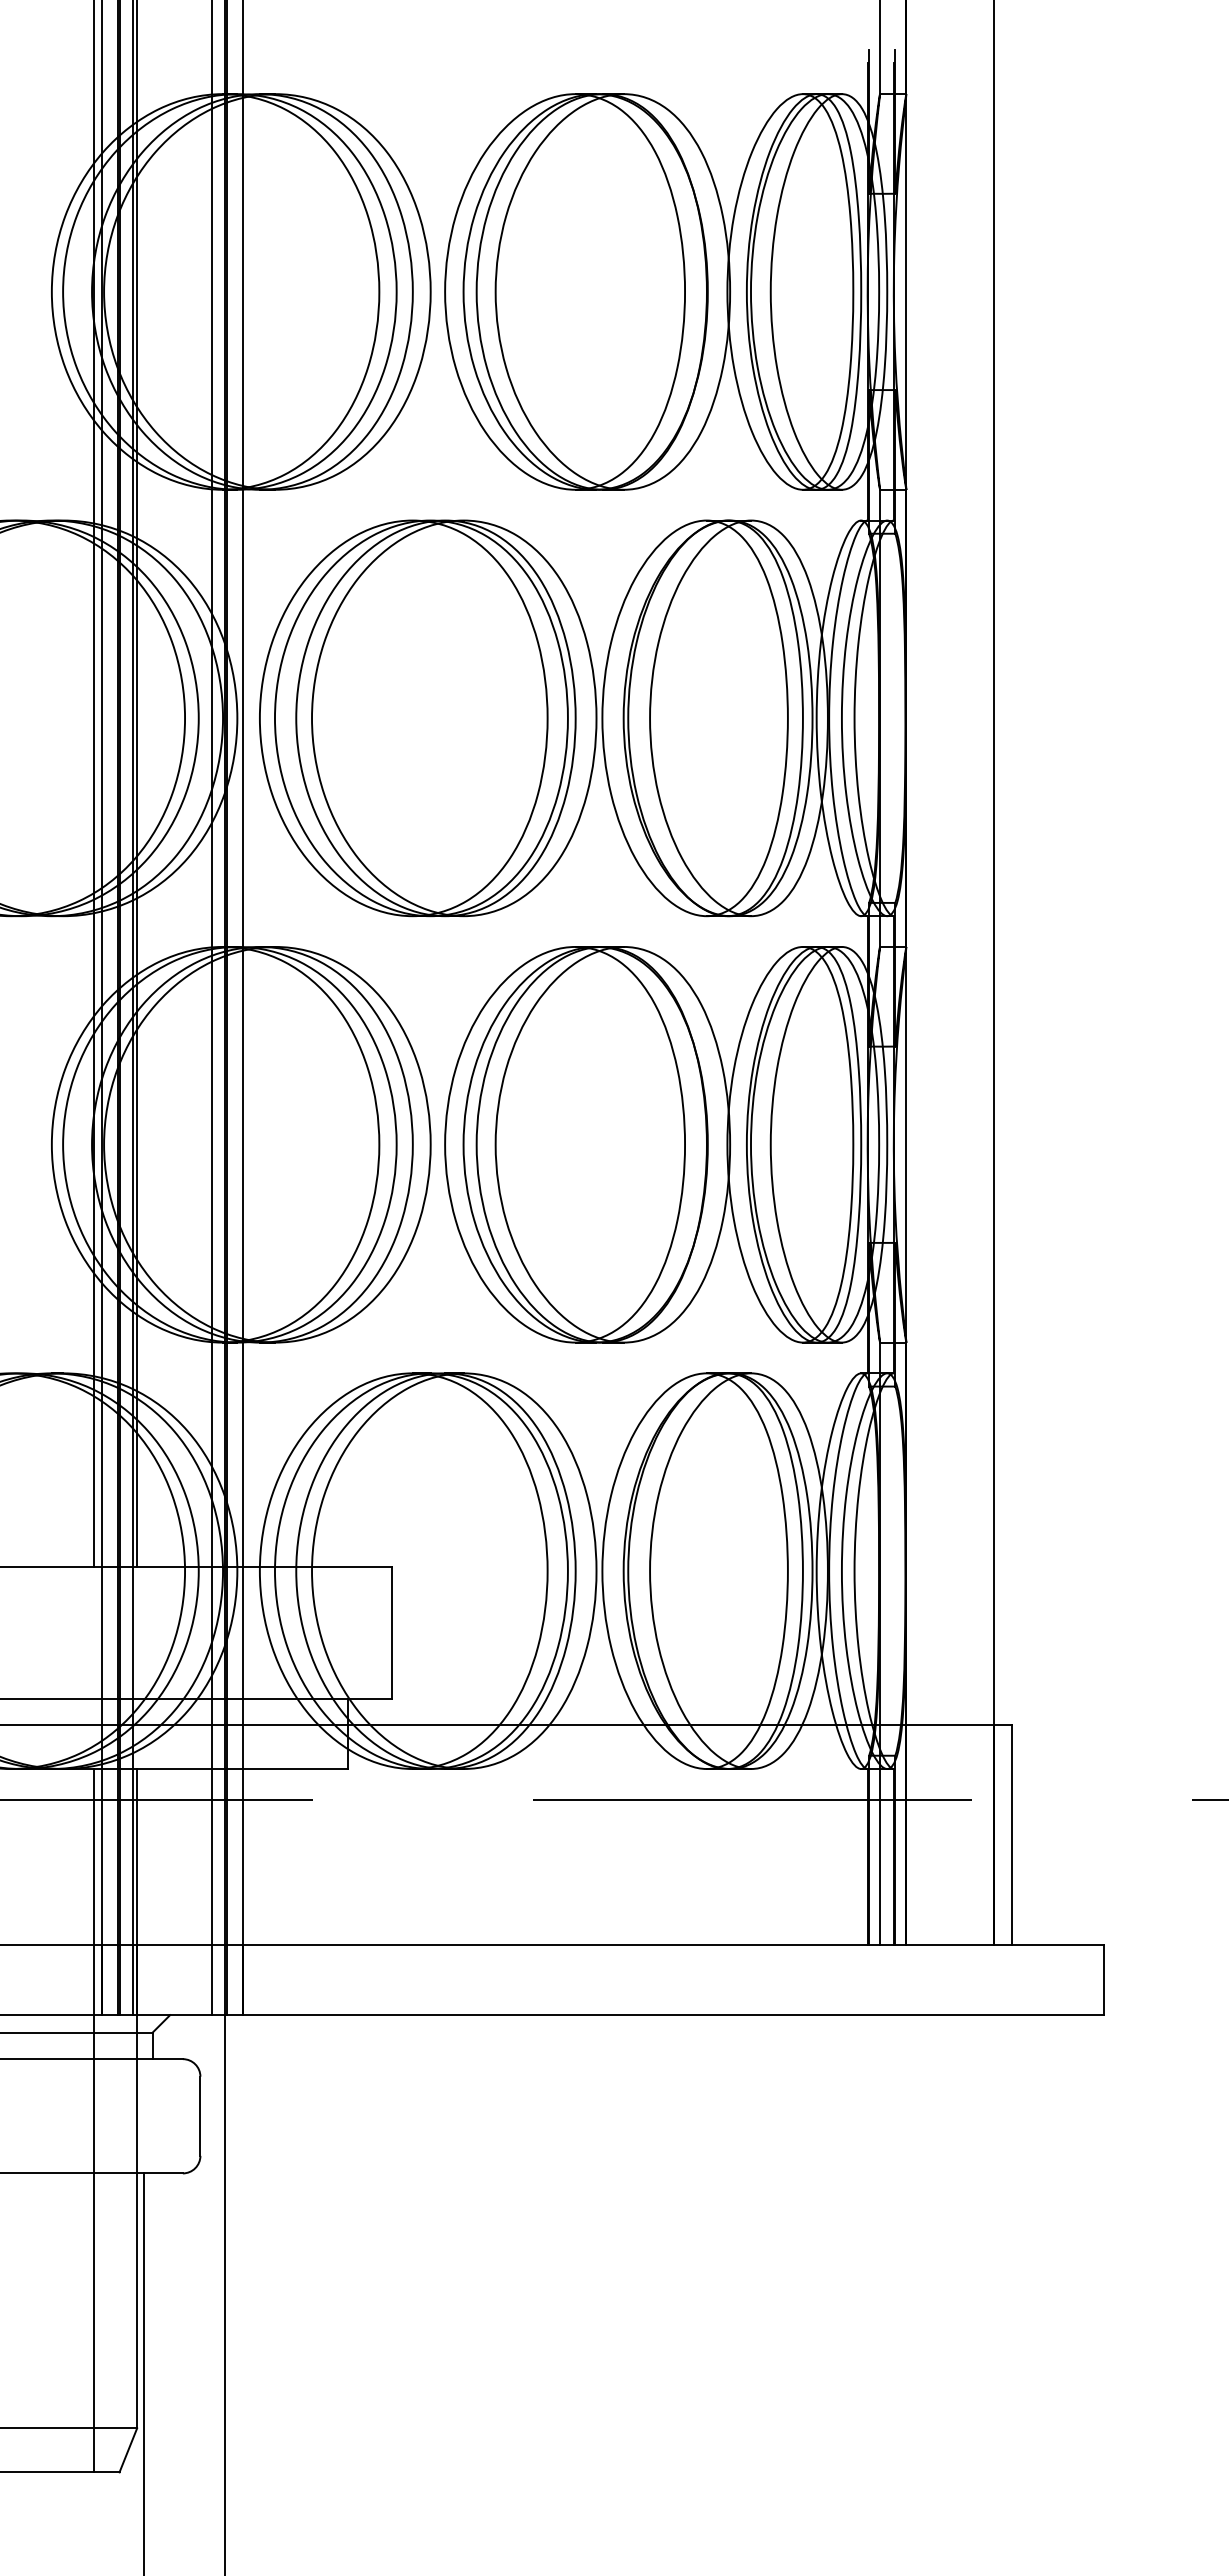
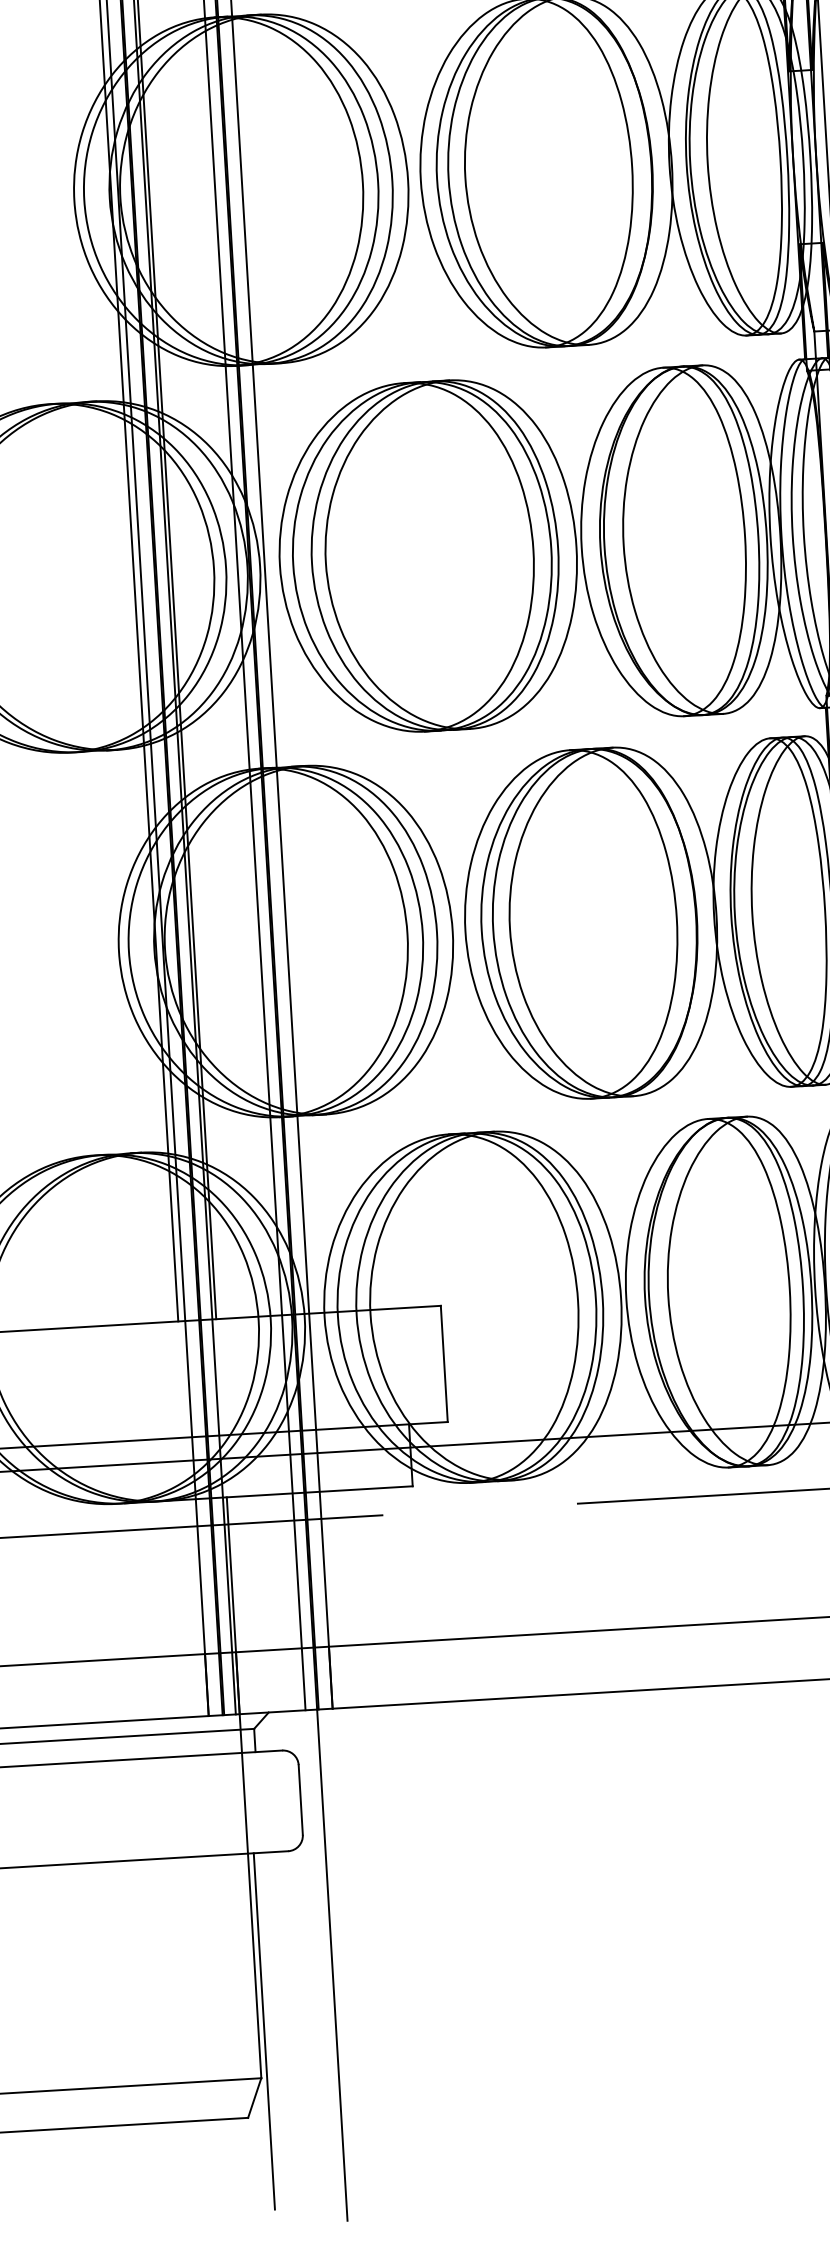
line: (94, 2120) -> (207, 1809), removed

